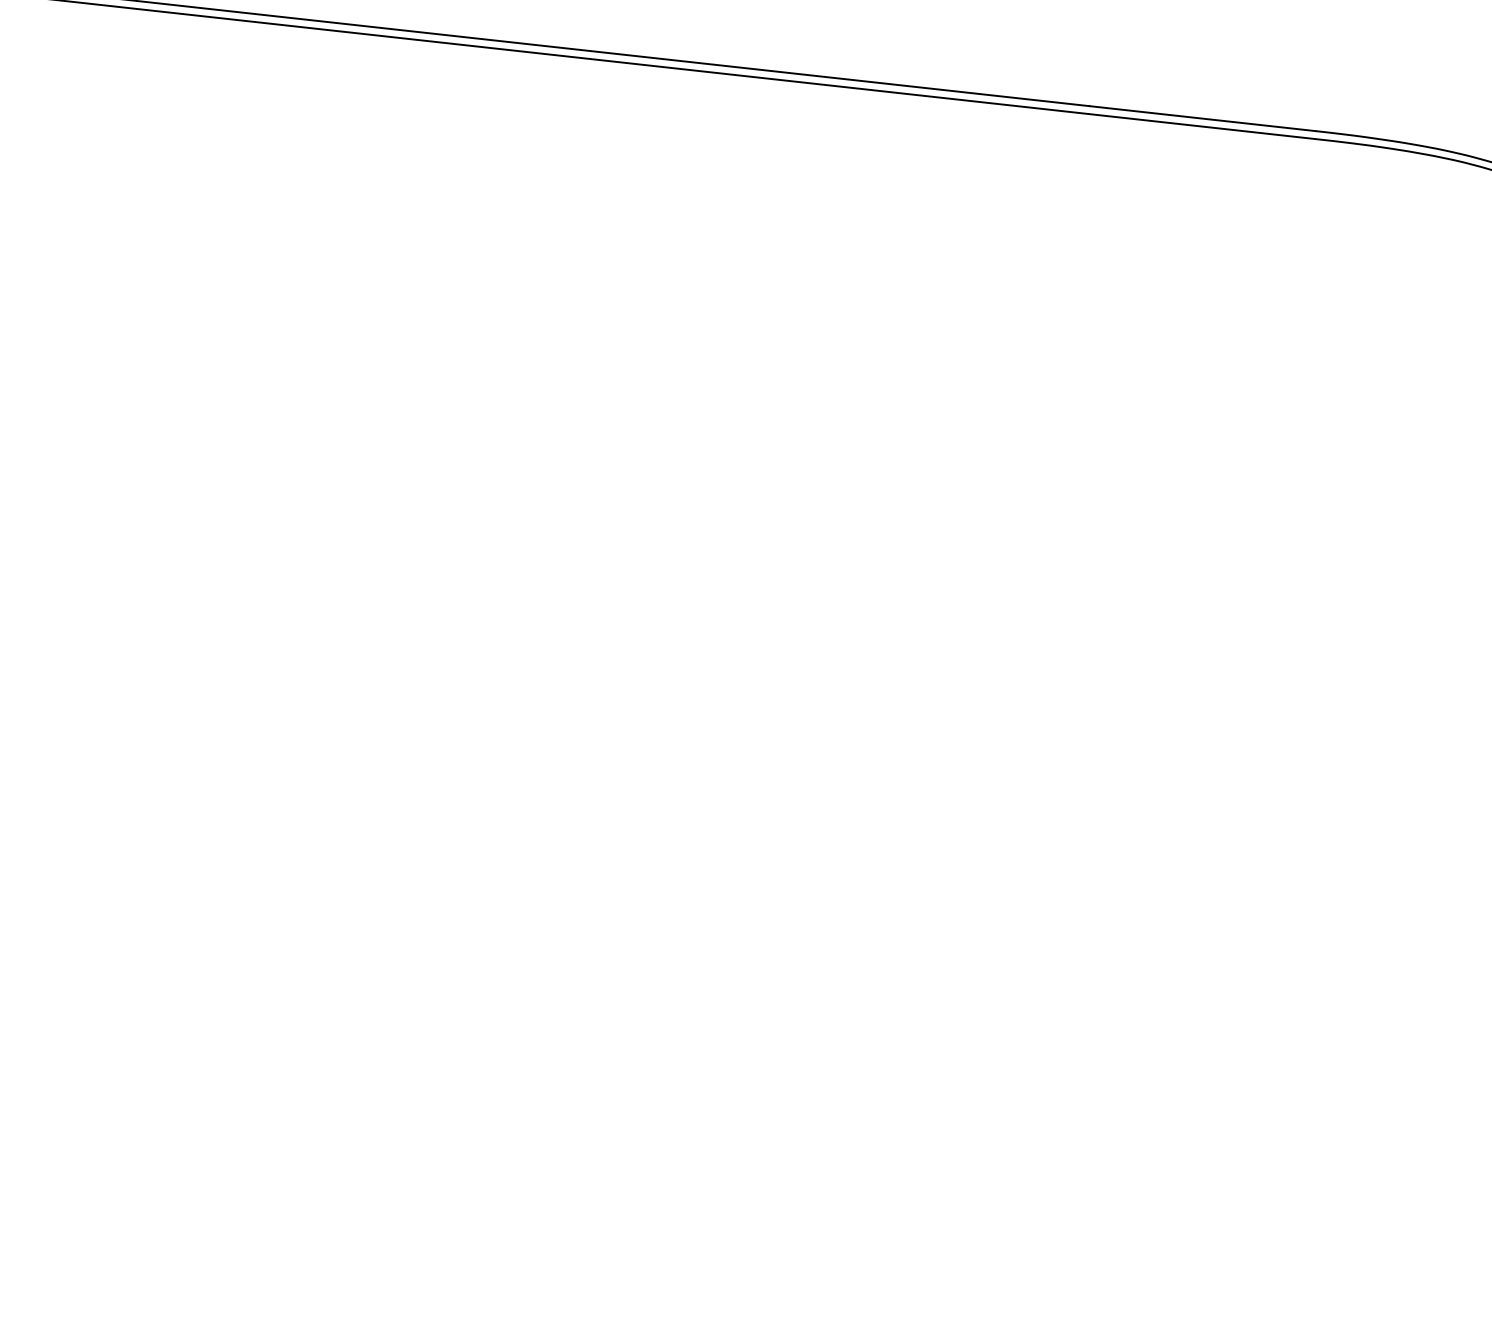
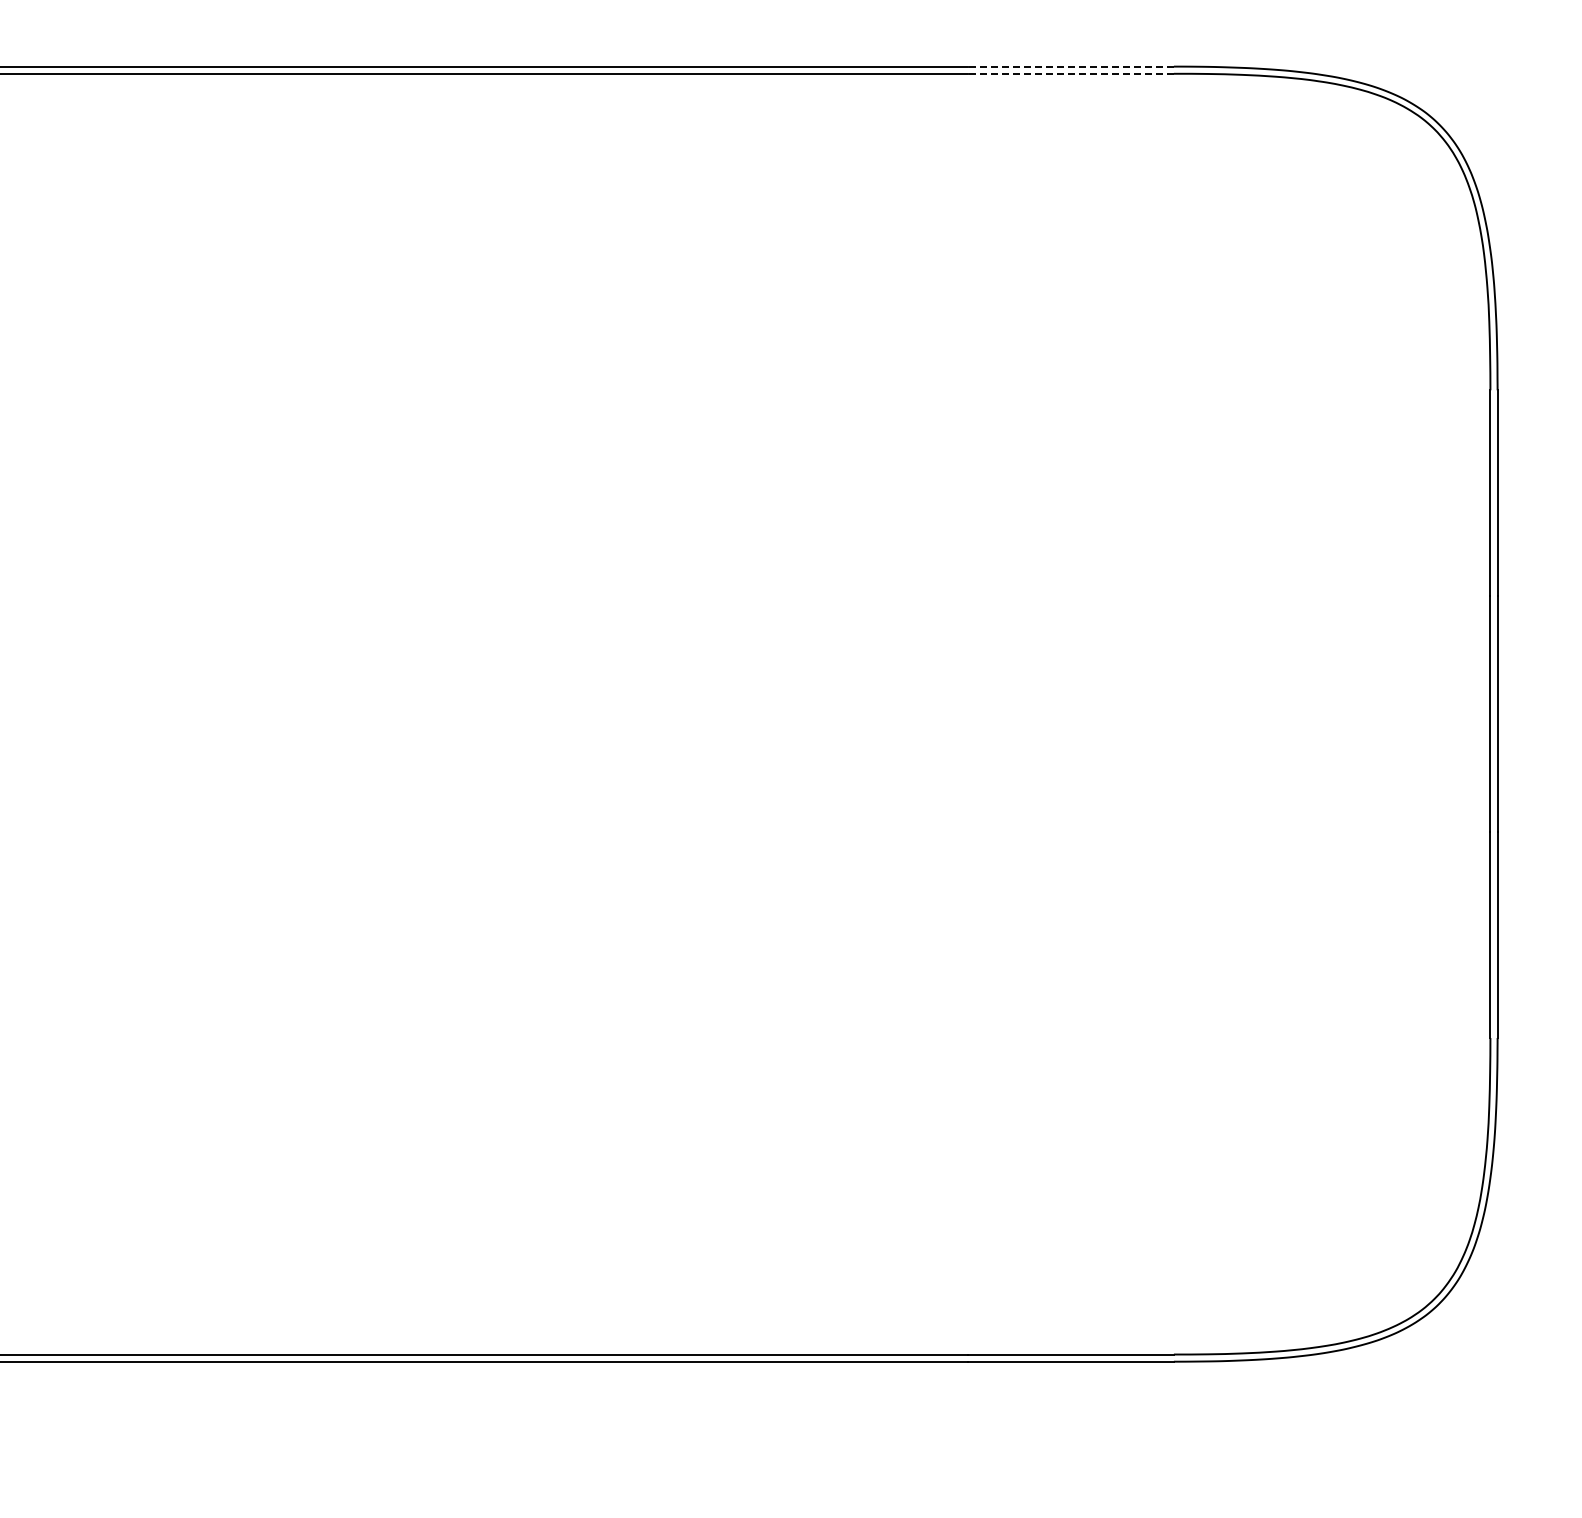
line: (1202, 118) -> (1070, 66), solid -> dashed
line: (1201, 126) -> (1070, 73), solid -> dashed

